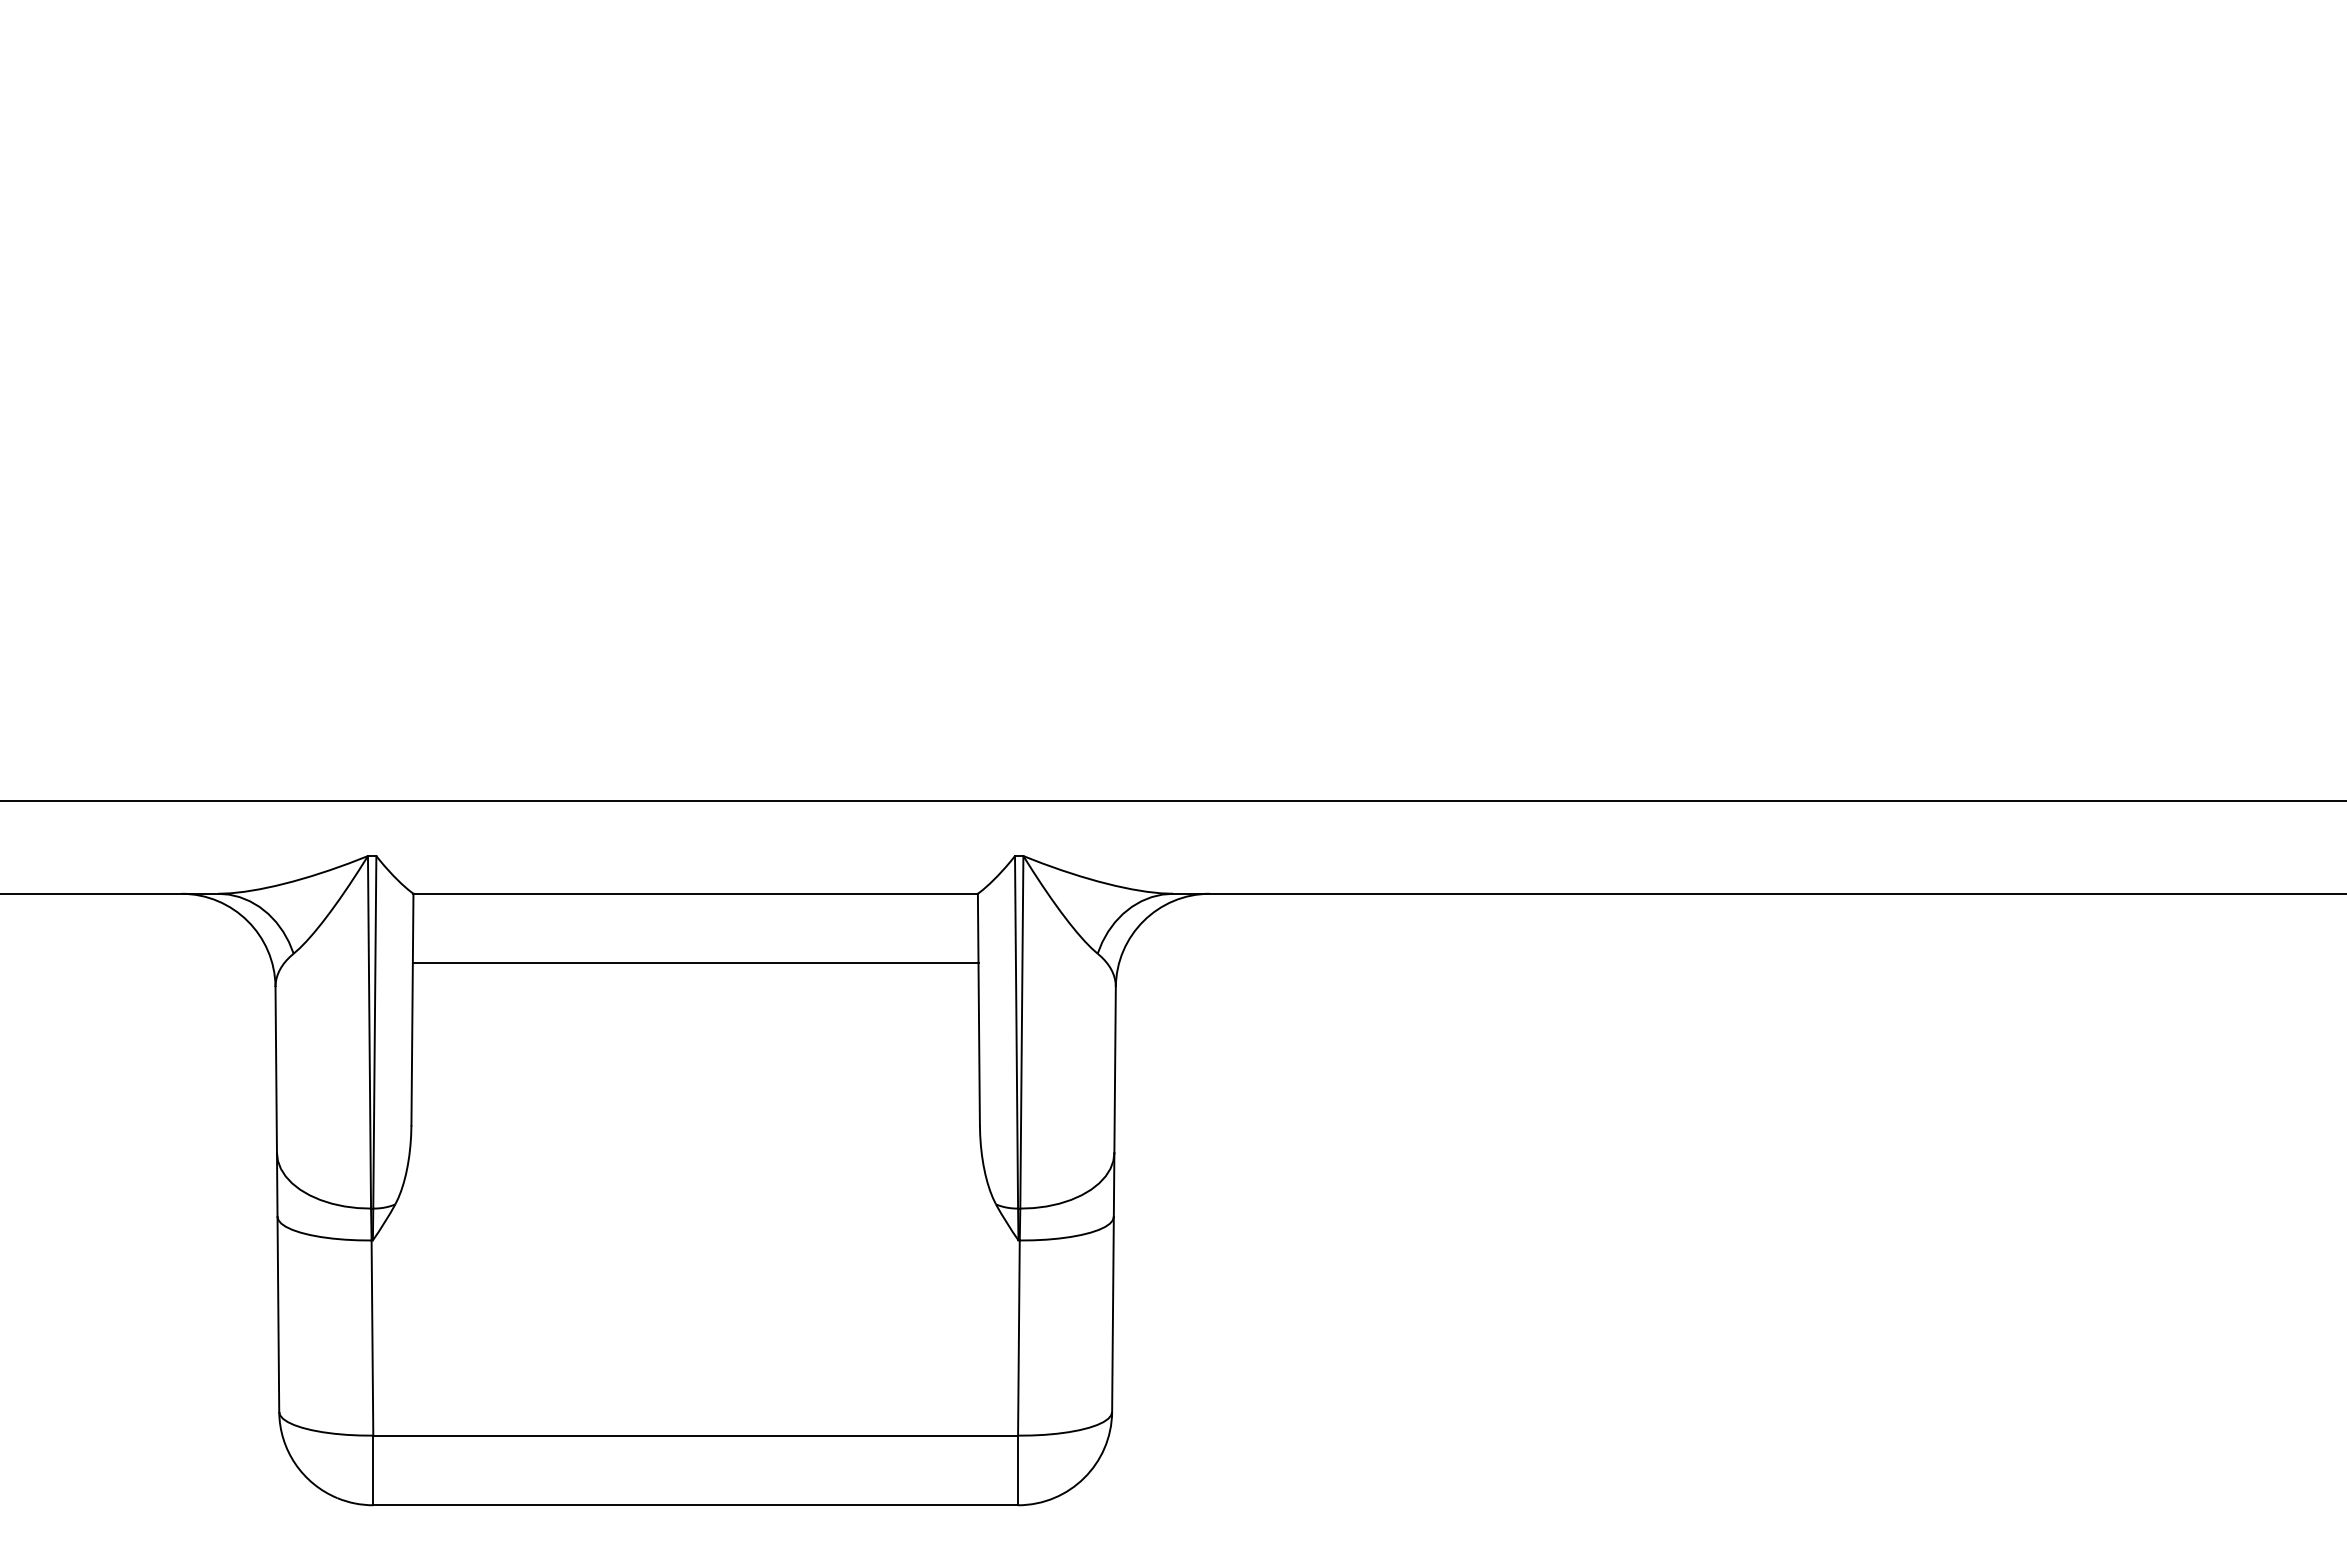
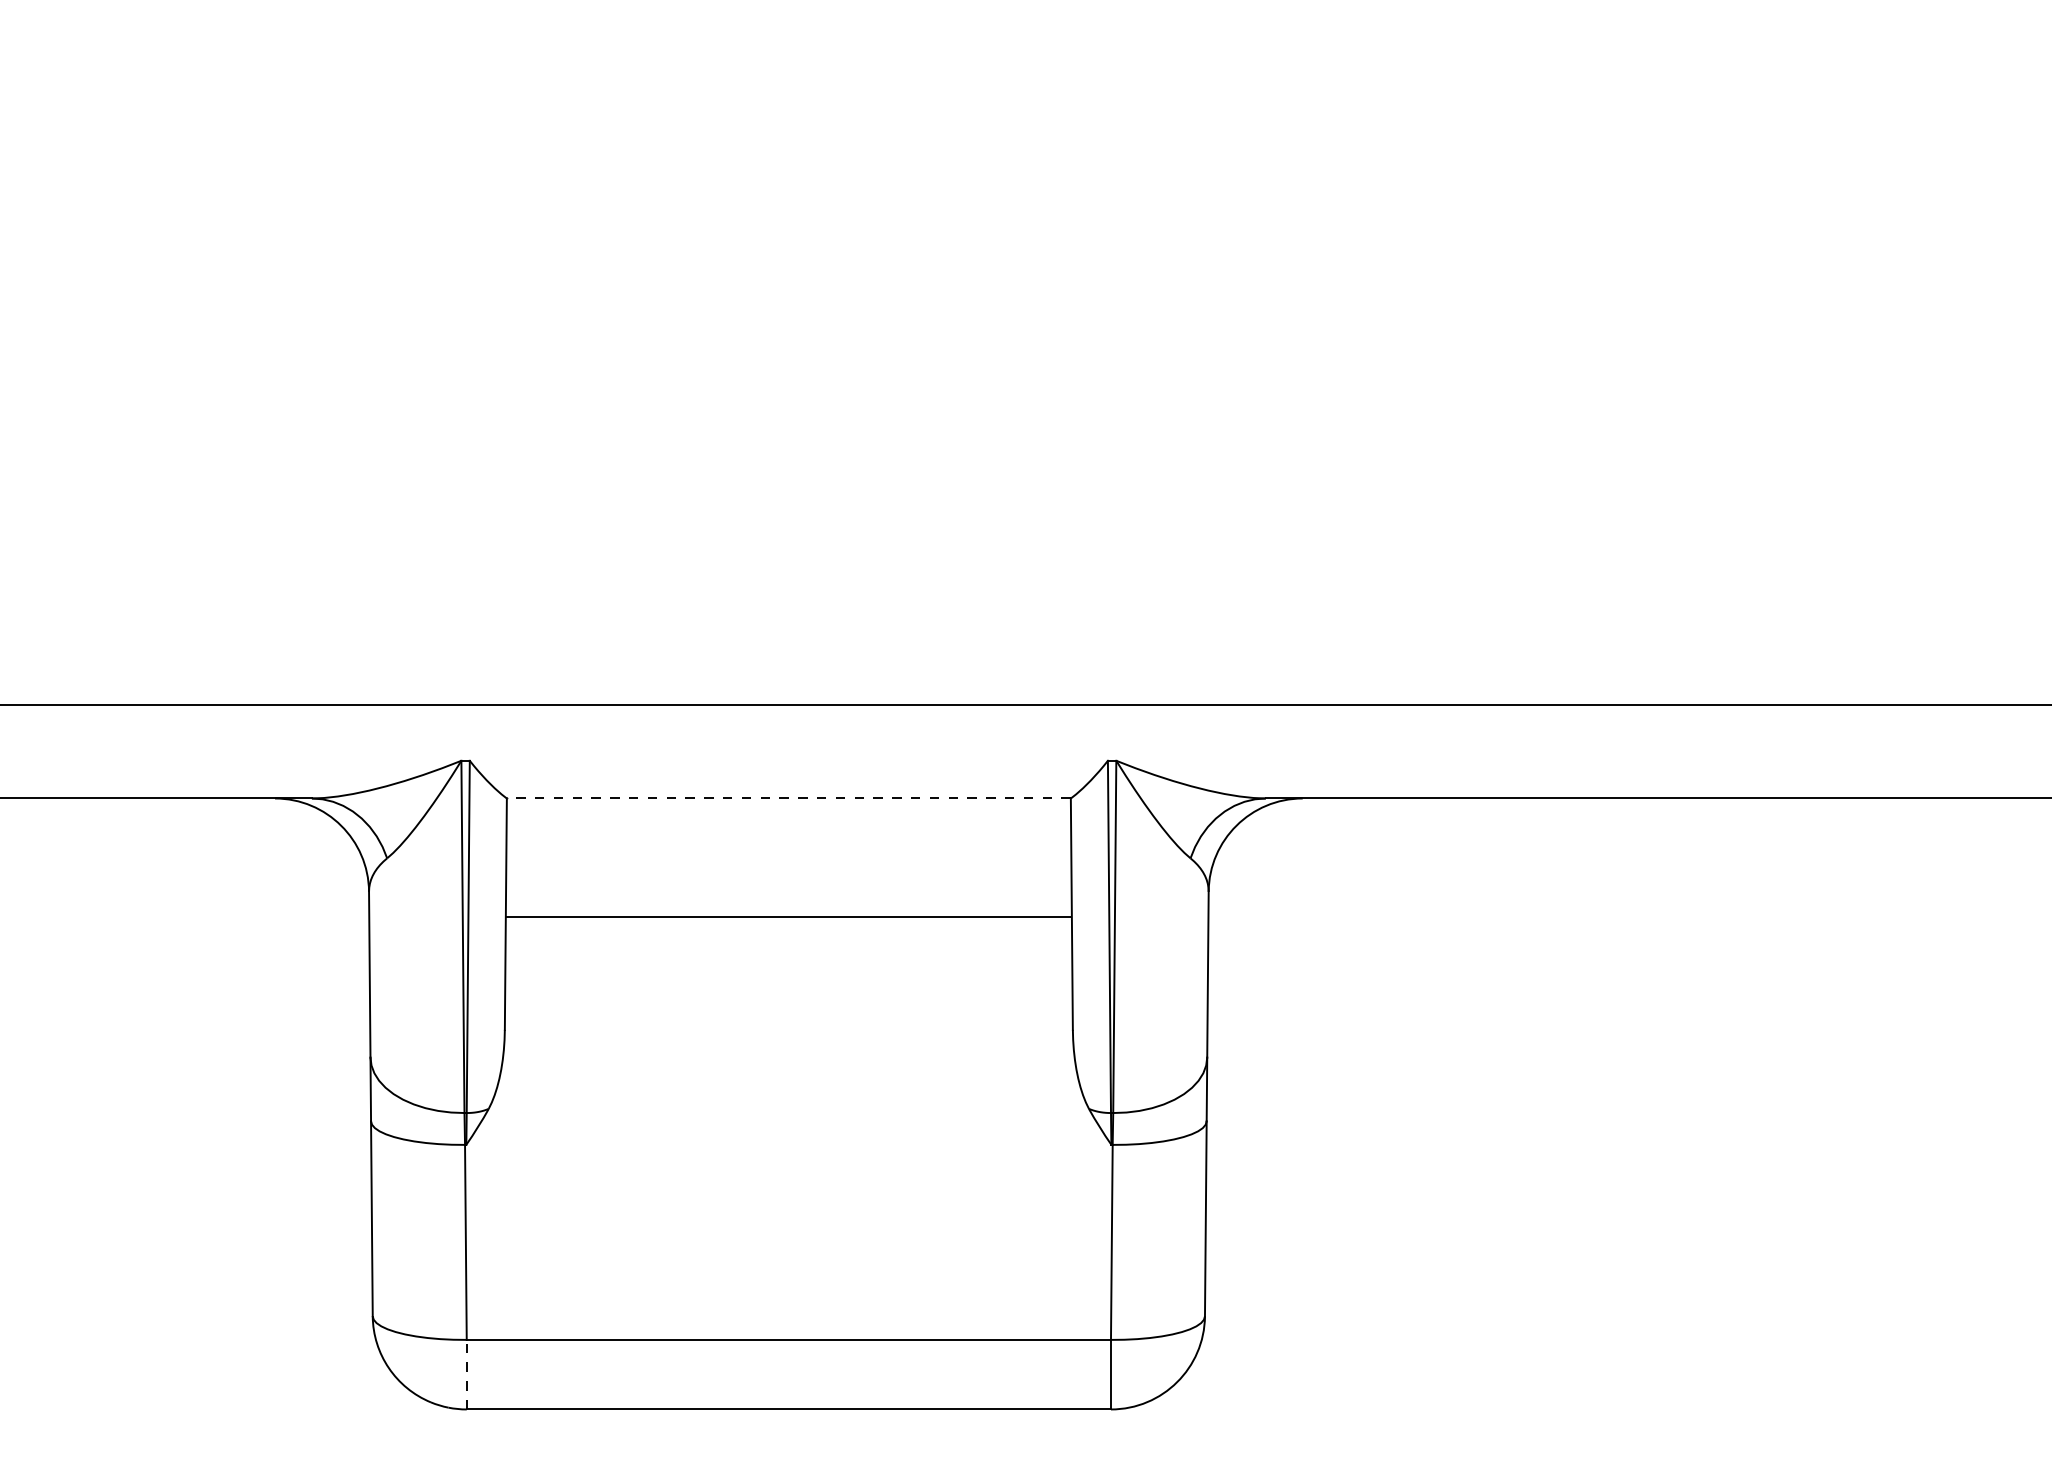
line: (695, 893) -> (788, 798), solid -> dashed
line: (695, 963) -> (788, 917), moved
line: (373, 1470) -> (466, 1374), solid -> dashed

